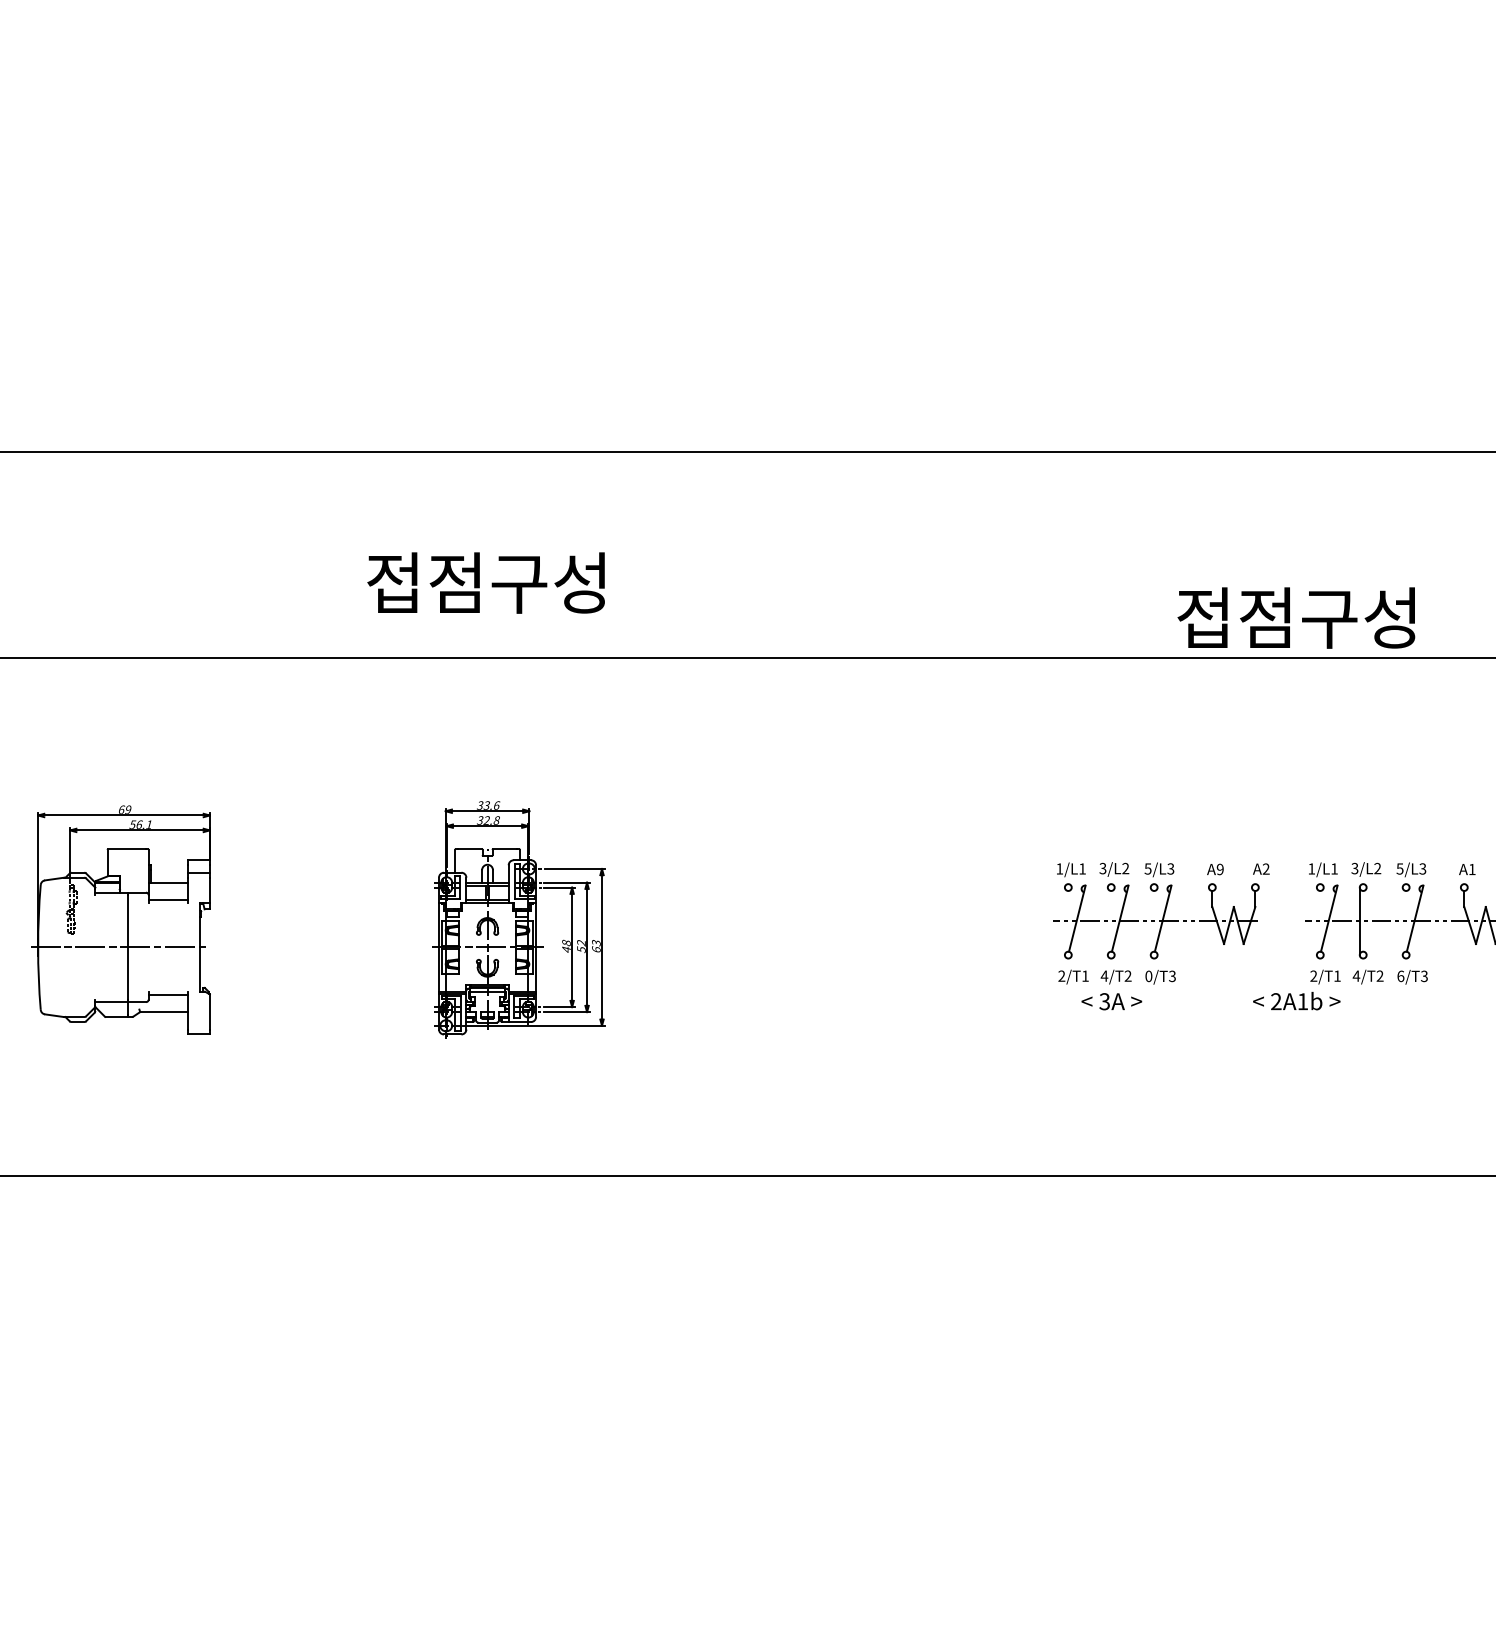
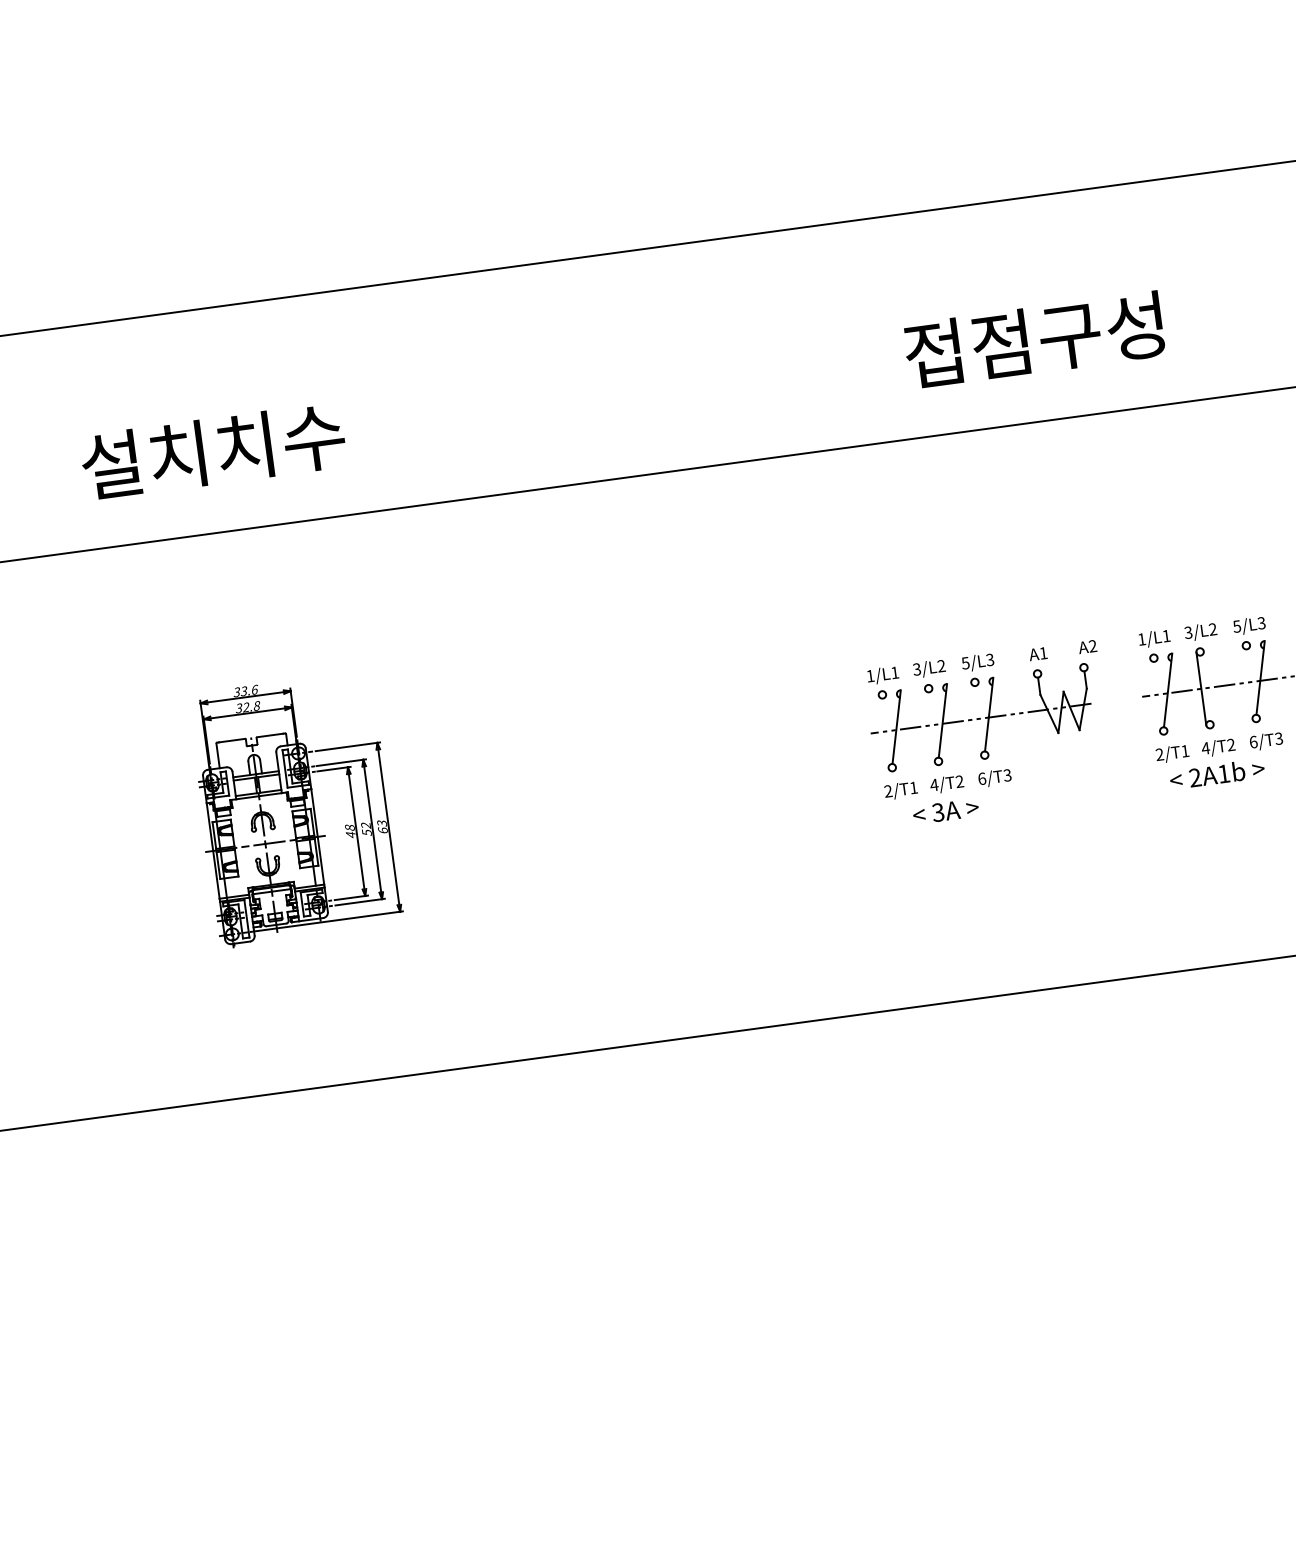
text: (488, 582) -> (213, 450), 접점구성 -> 설치치수
text: (1296, 617) -> (1034, 339), moved
text: (1219, 869) -> (1042, 653), A9 -> A1
text: (1148, 975) -> (981, 777), 0/T3 -> 6/T3
text: (1296, 1000) -> (1216, 773), moved

